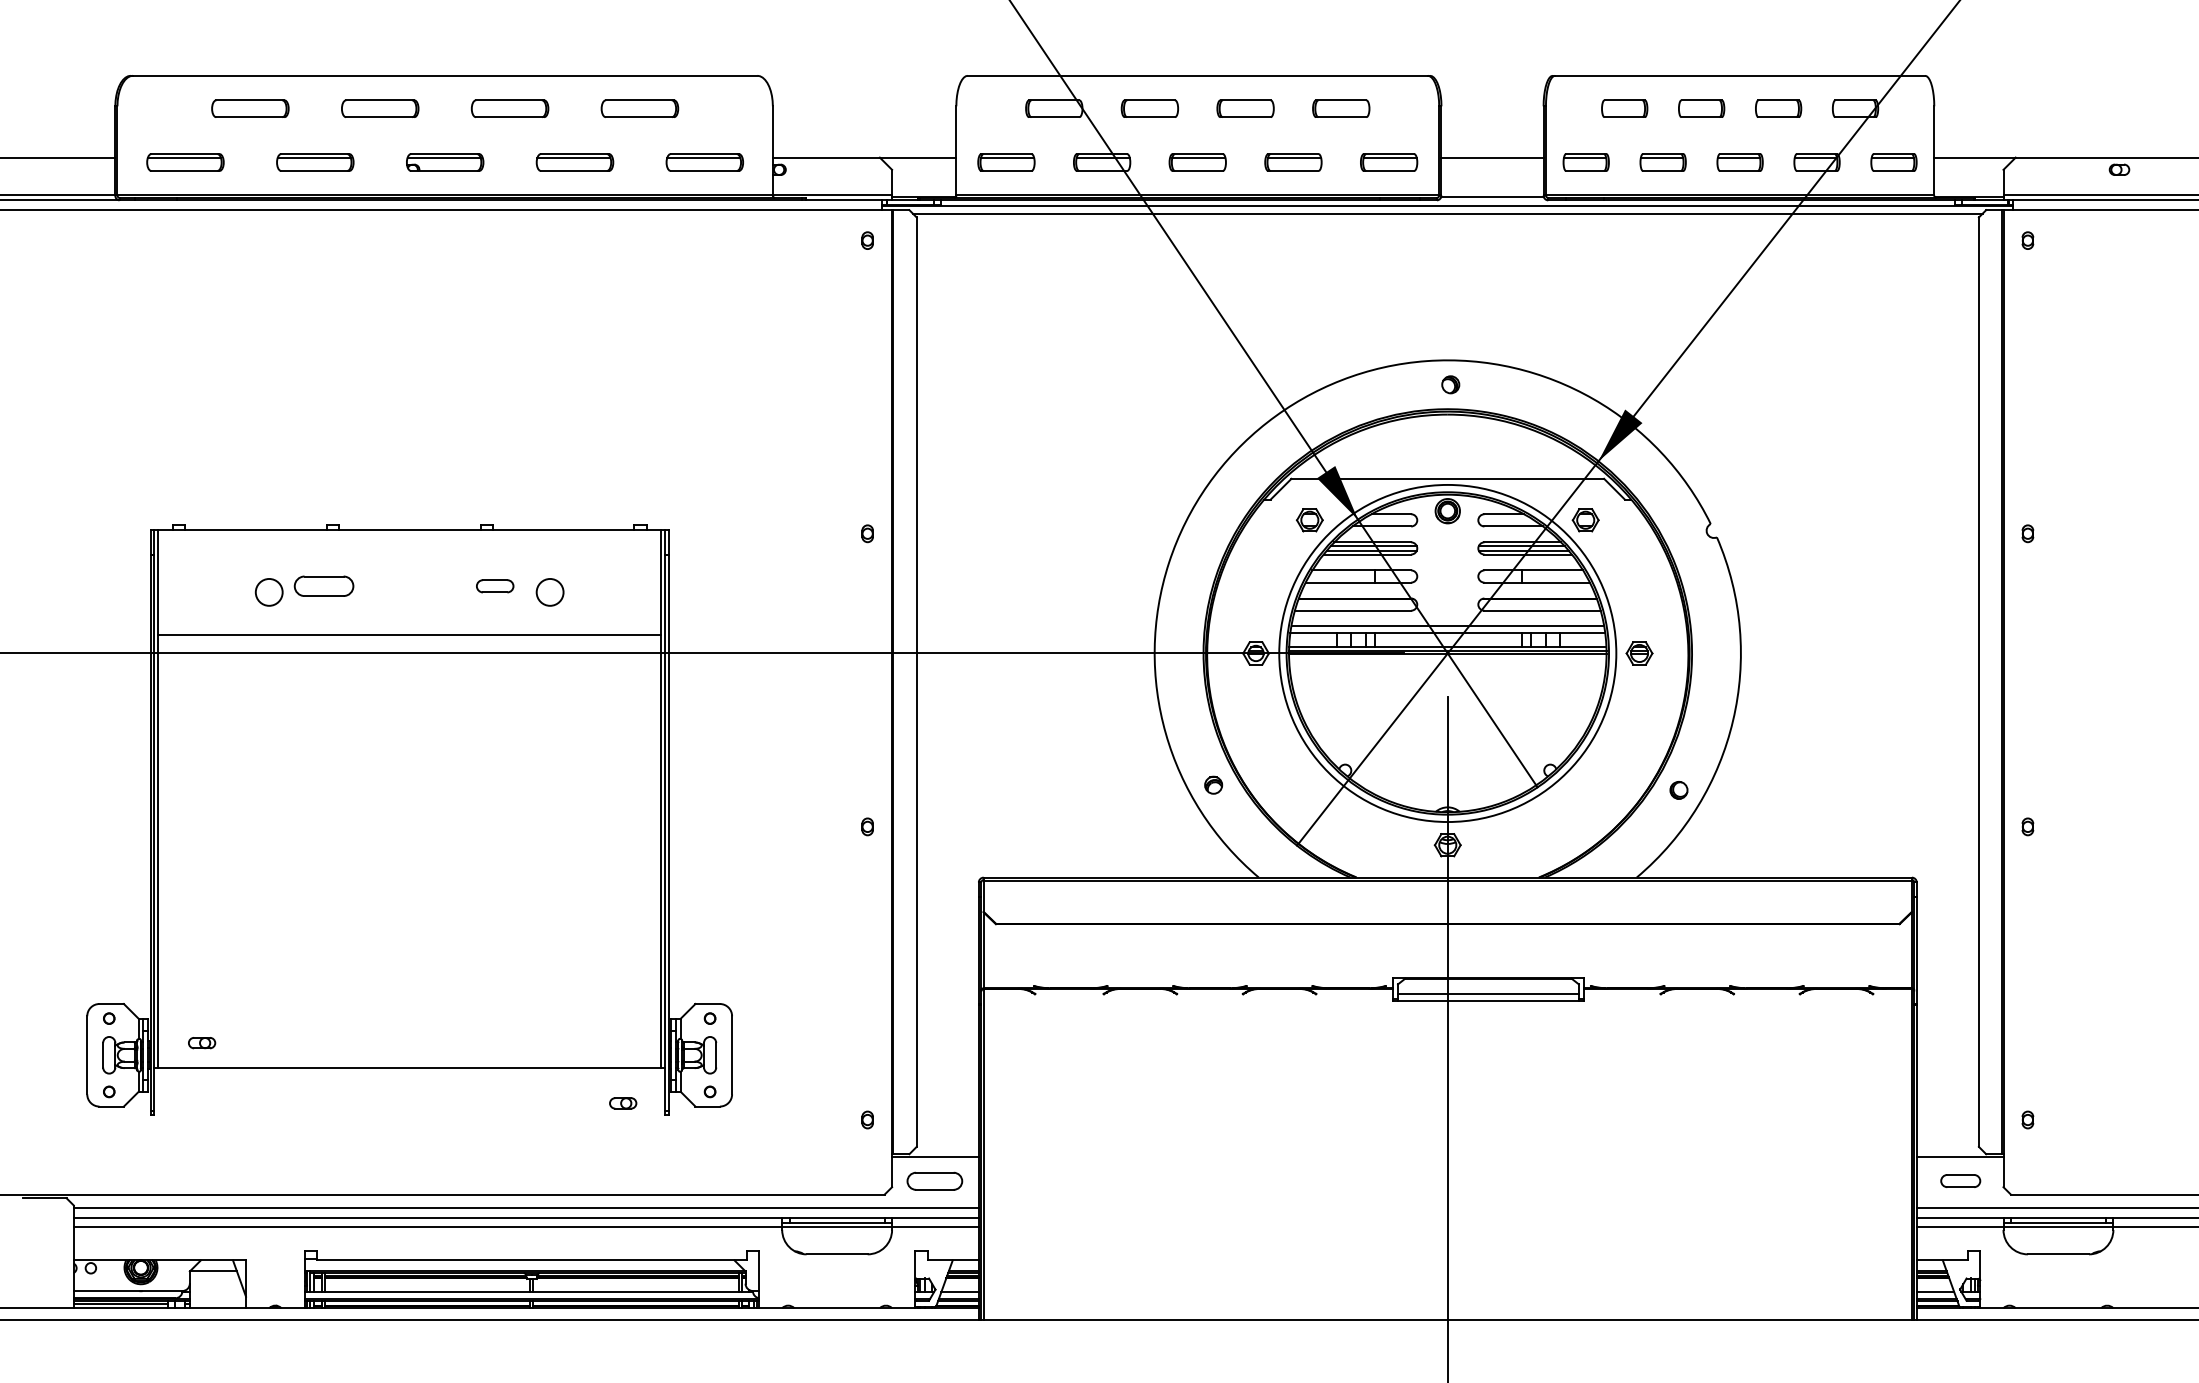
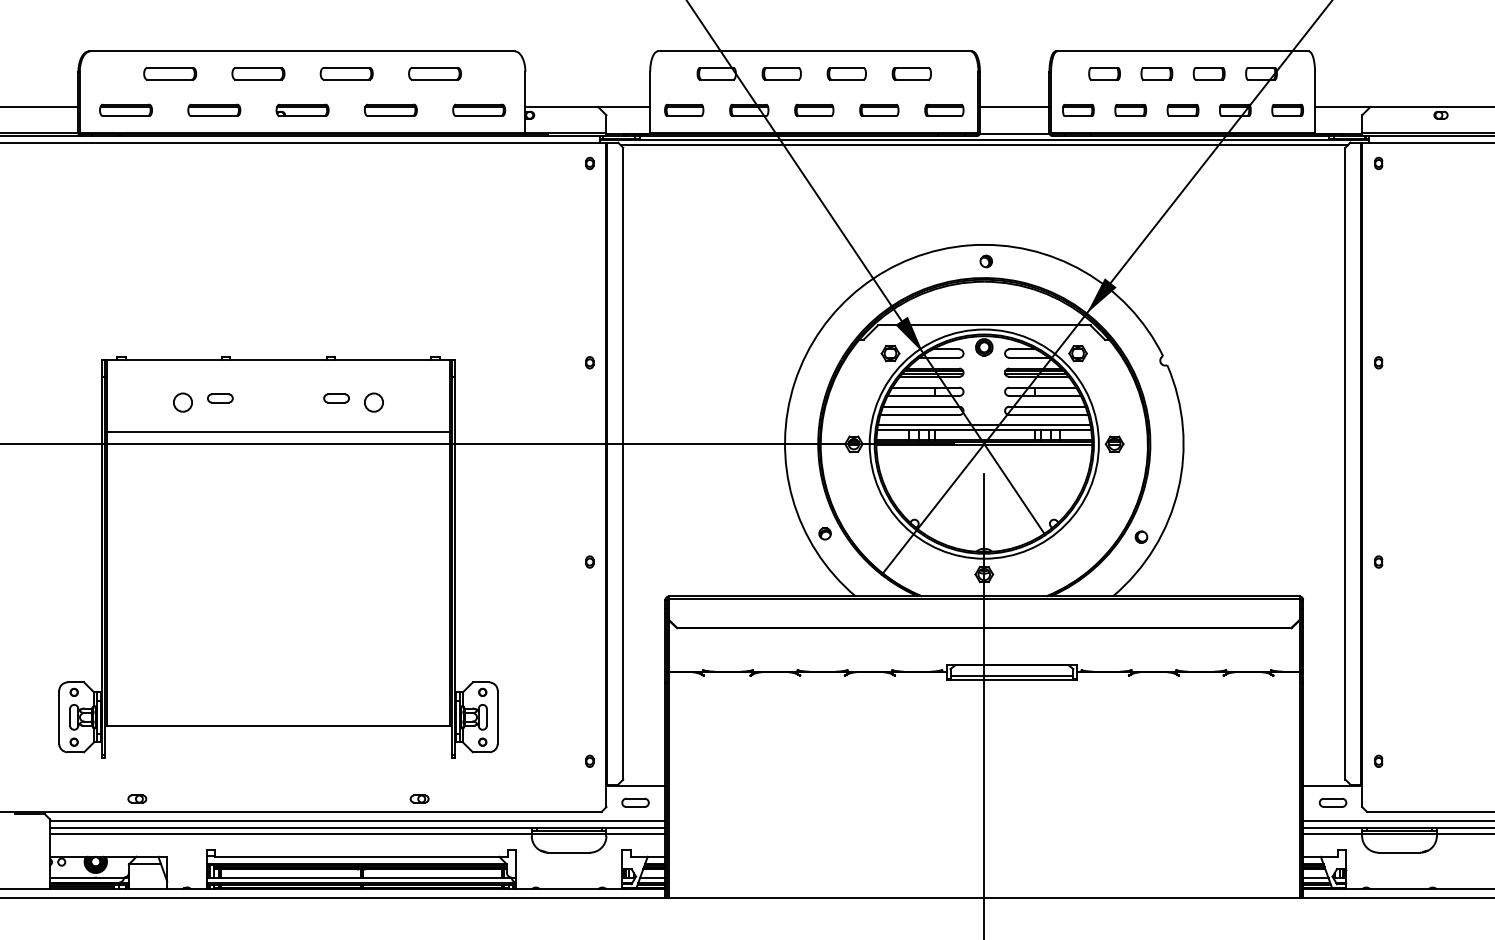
part: (324, 586) -> (220, 398), size x0.62
part: (202, 1042) -> (137, 798), moved
part: (622, 1102) -> (419, 798), moved
part: (934, 1180) -> (635, 802), size x0.71

